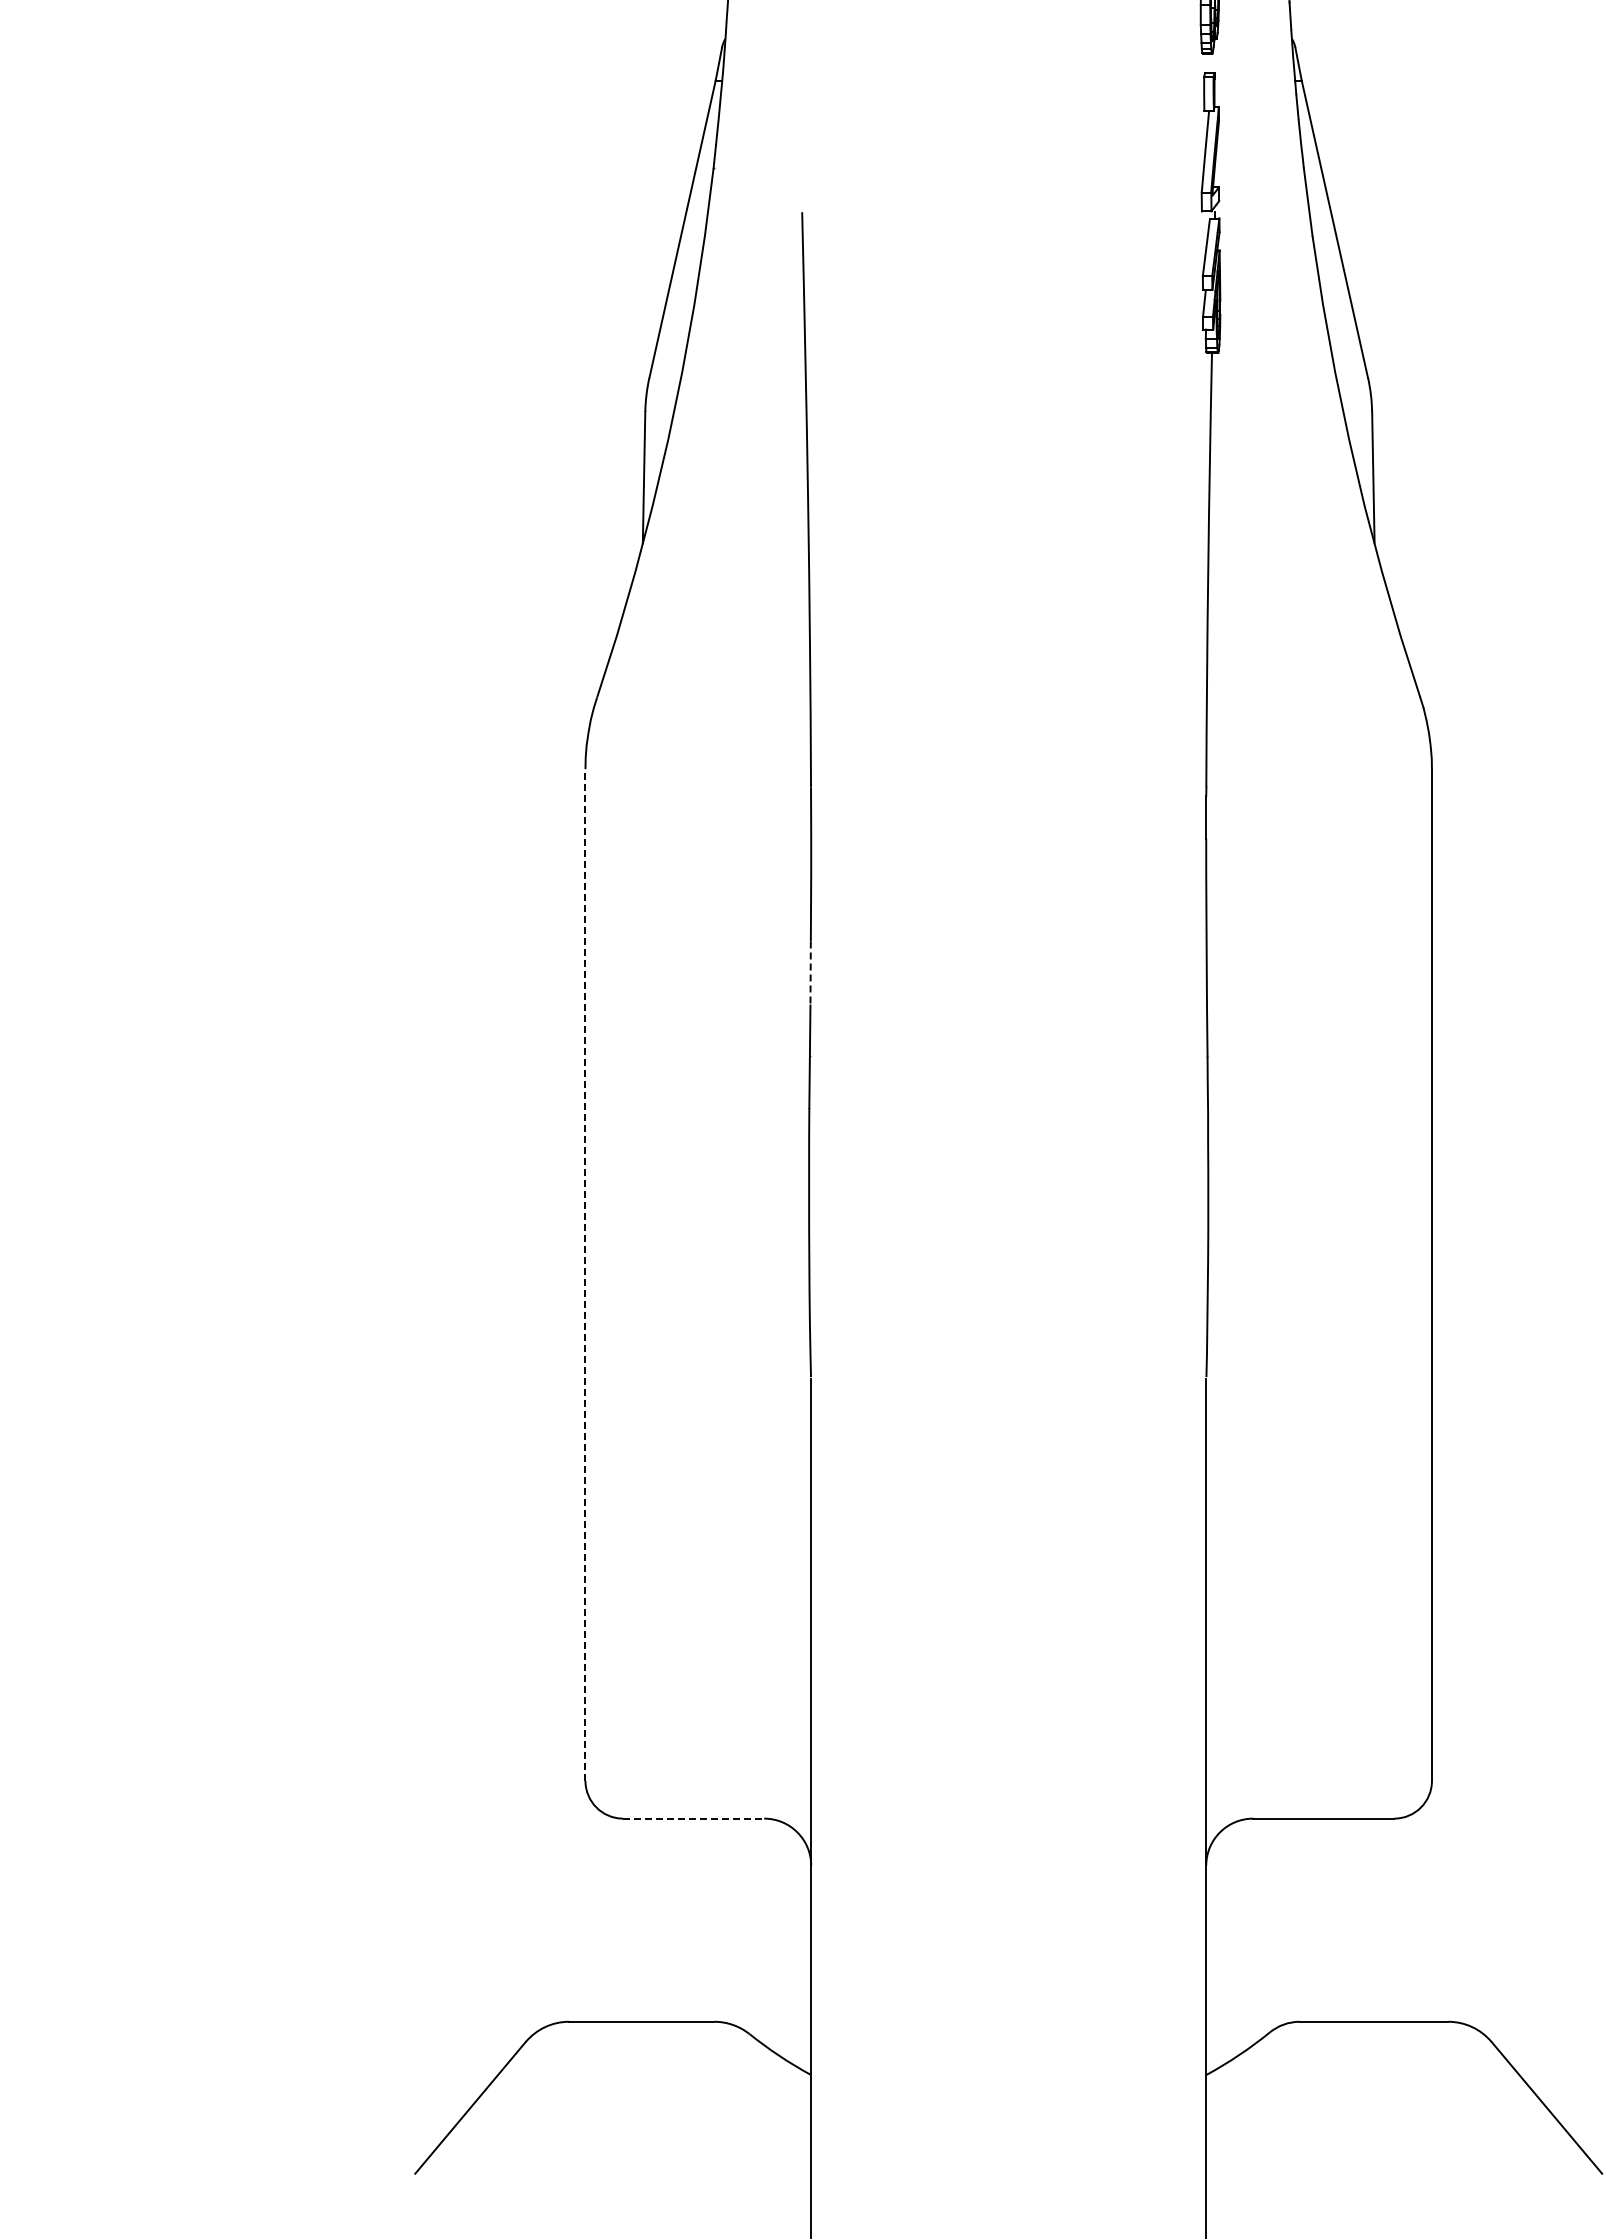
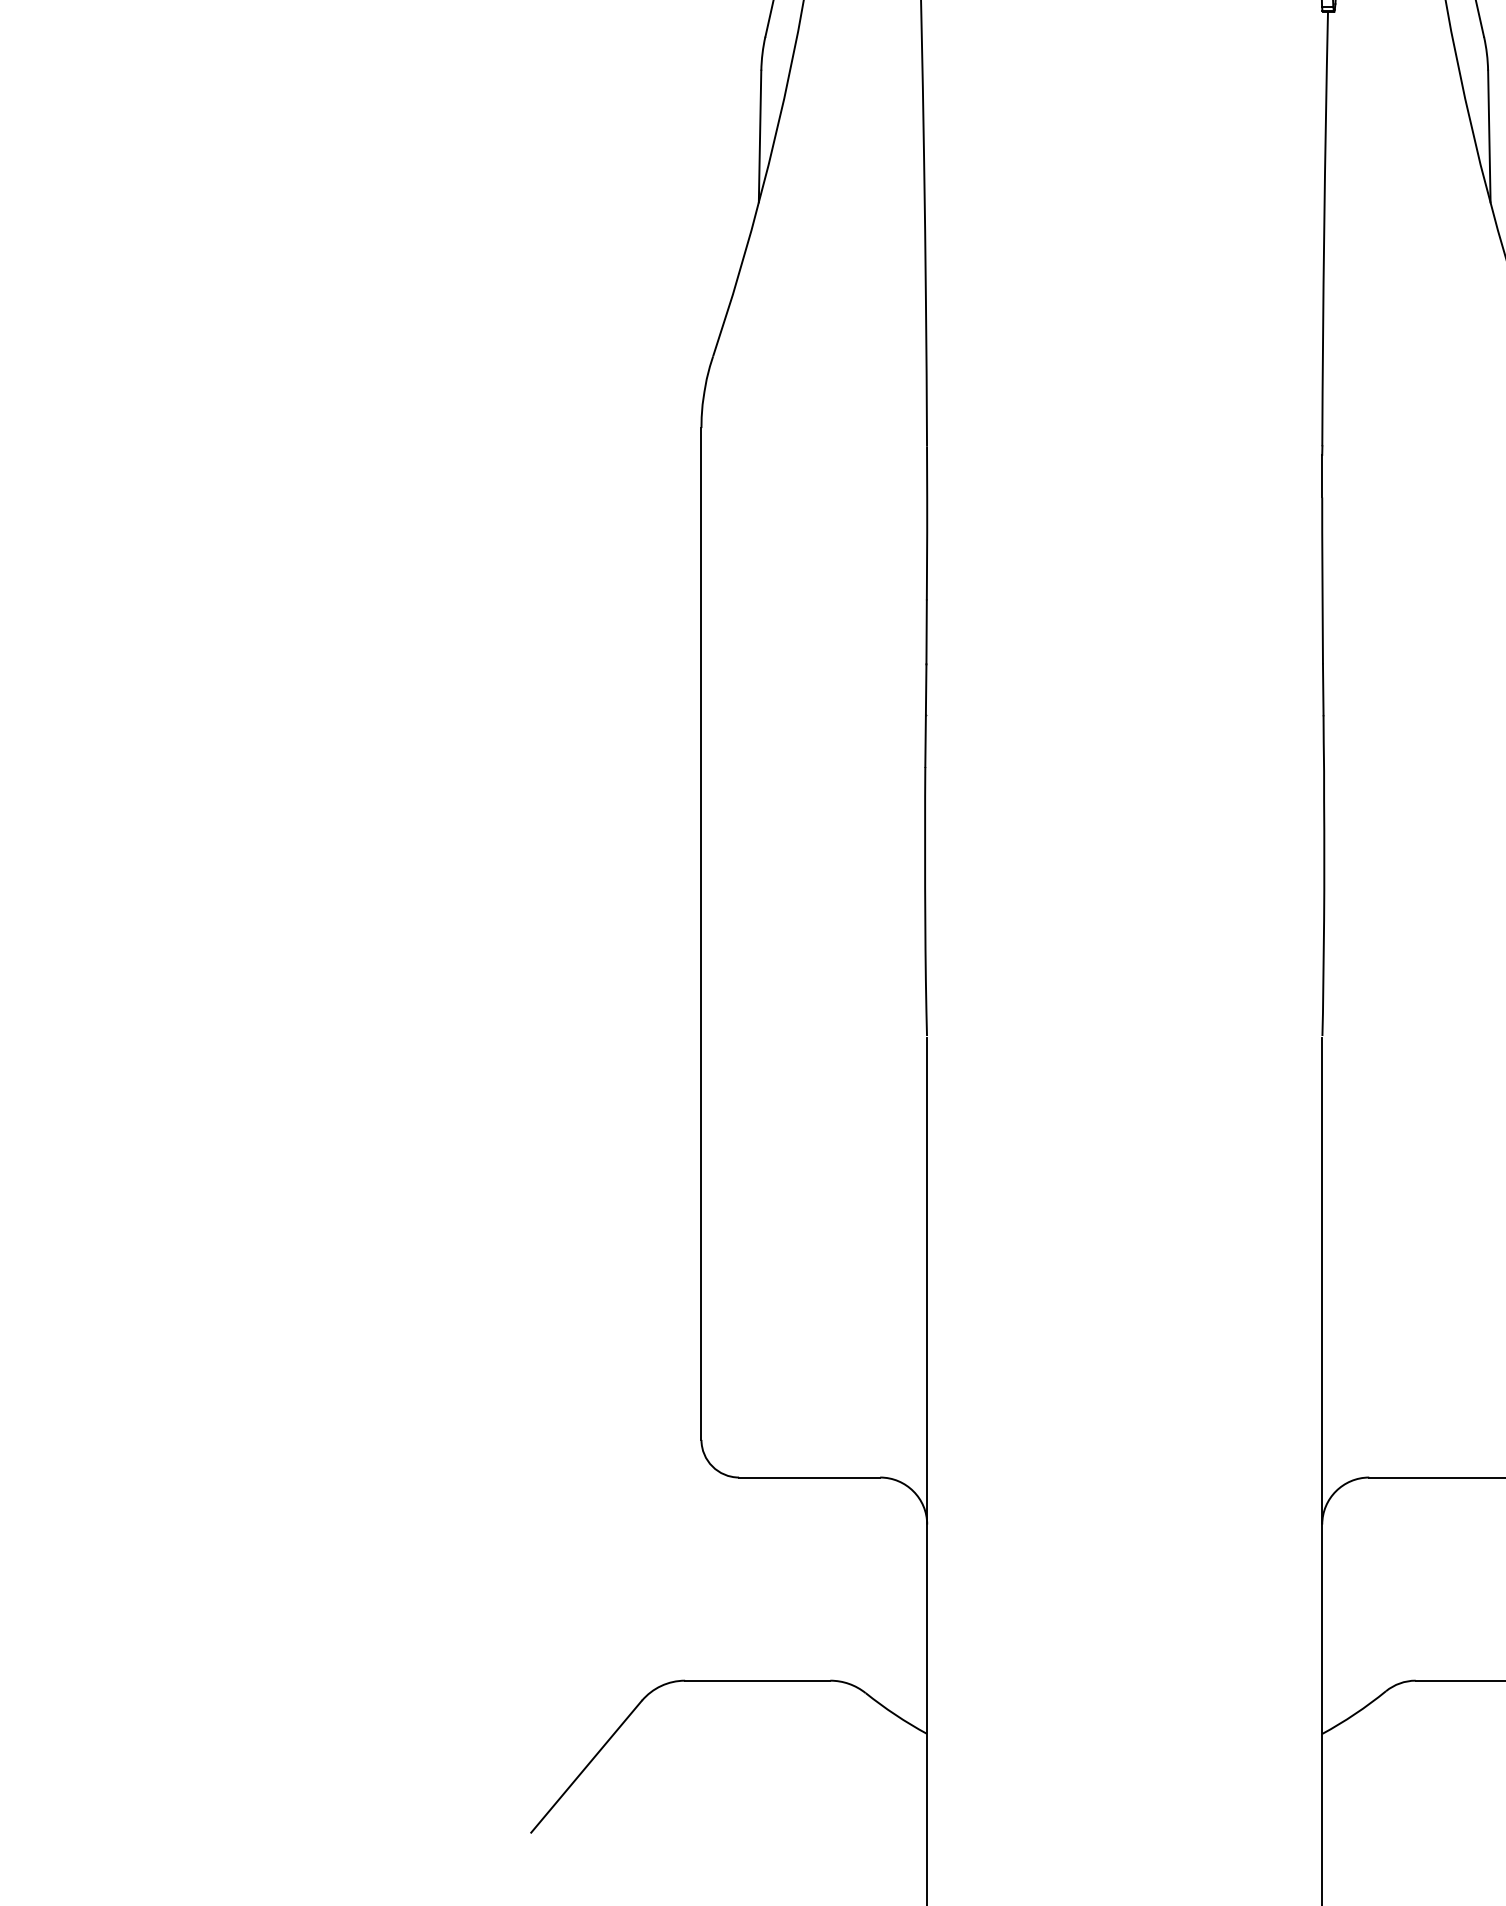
line: (810, 973) -> (926, 632), dashed -> solid
line: (585, 1275) -> (701, 934), dashed -> solid
line: (693, 1818) -> (809, 1477), dashed -> solid

